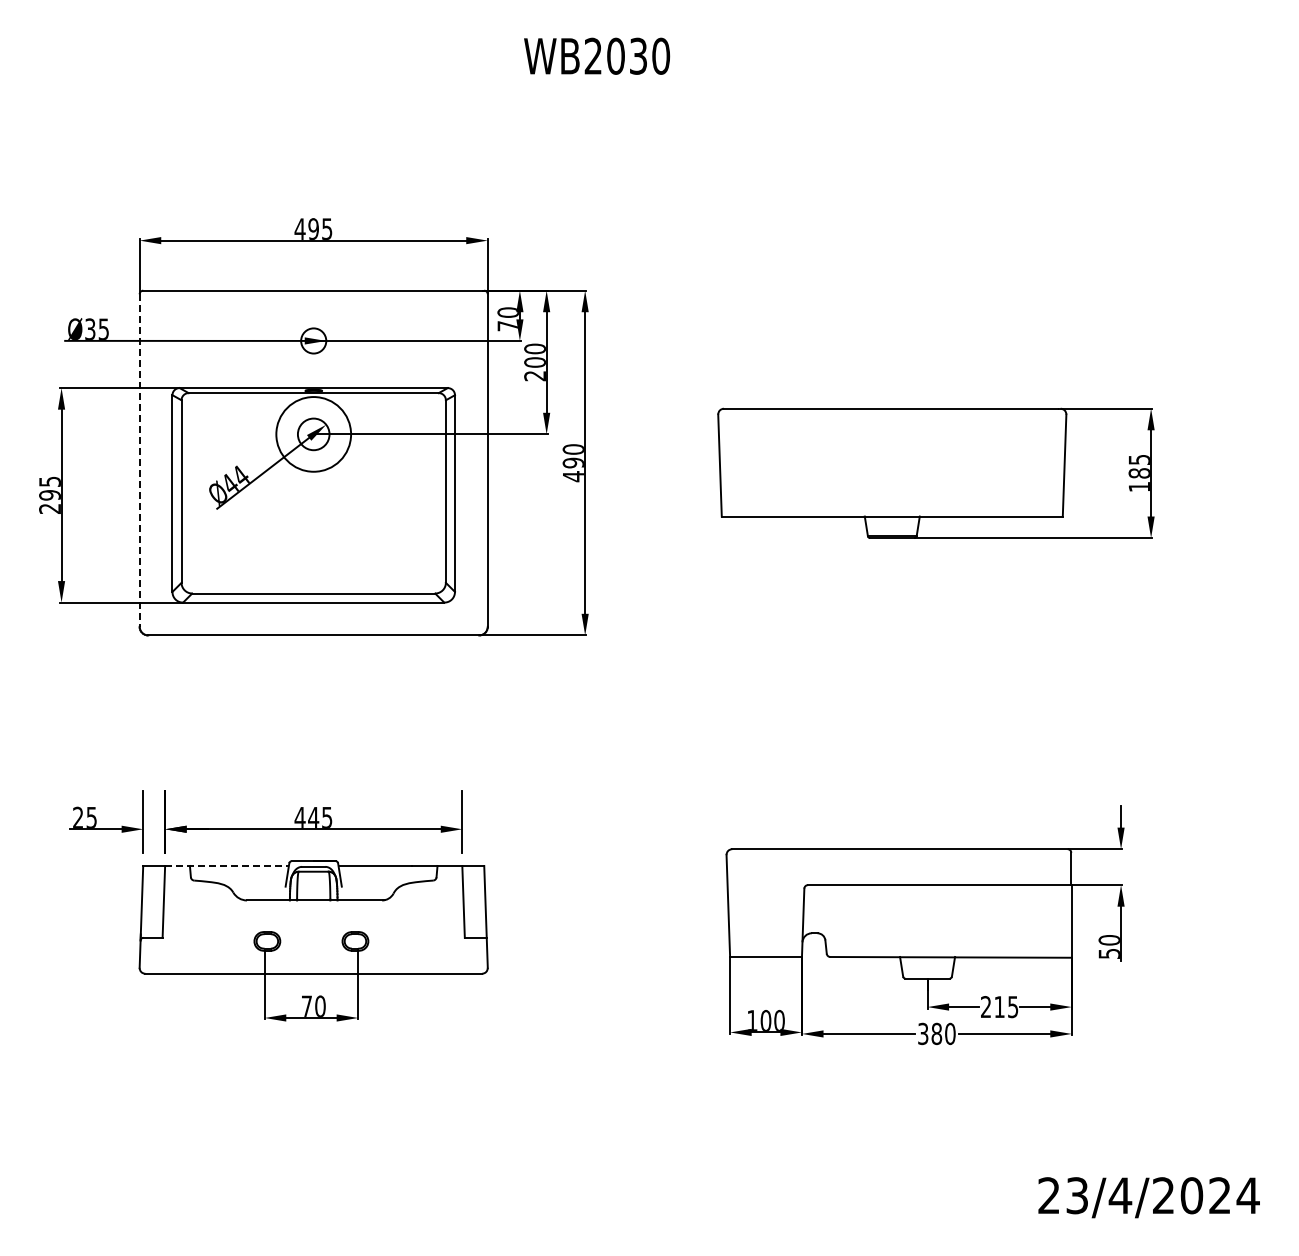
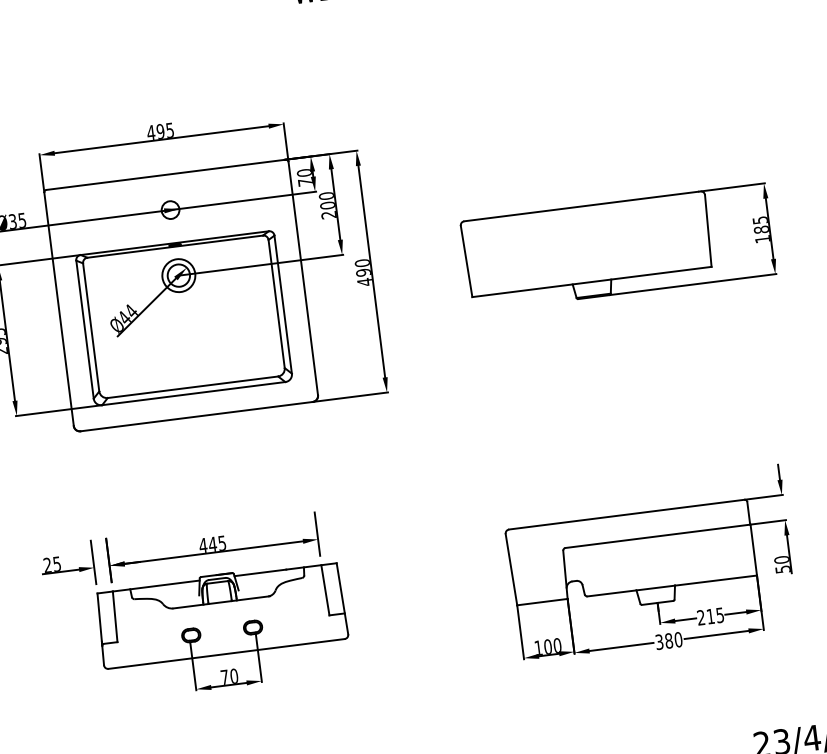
circle: (313, 434) -> (178, 275), size x0.62
line: (139, 461) -> (59, 310), dashed -> solid
line: (227, 865) -> (156, 585), dashed -> solid

